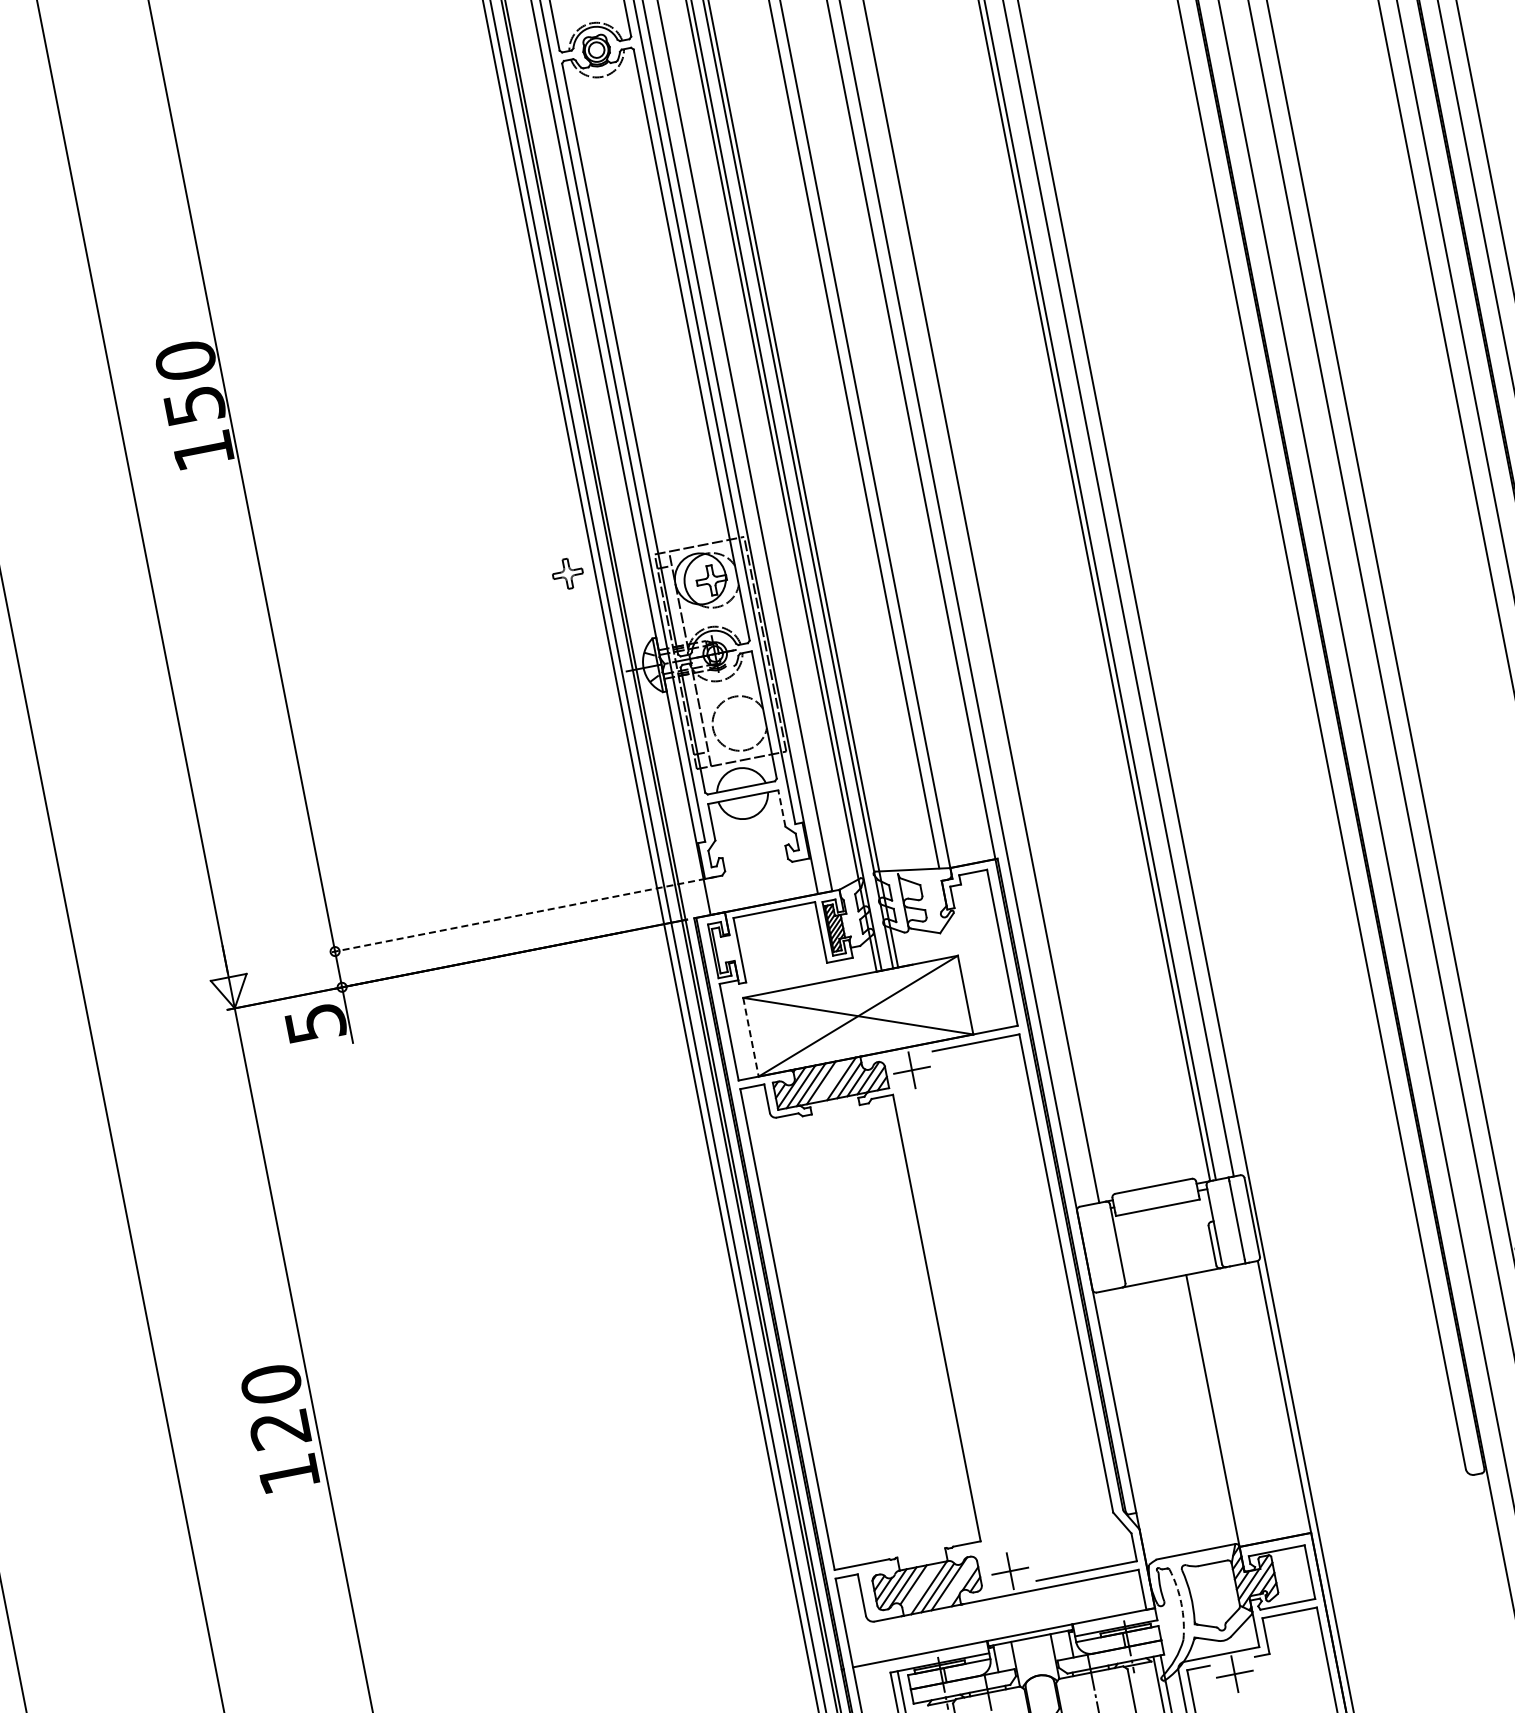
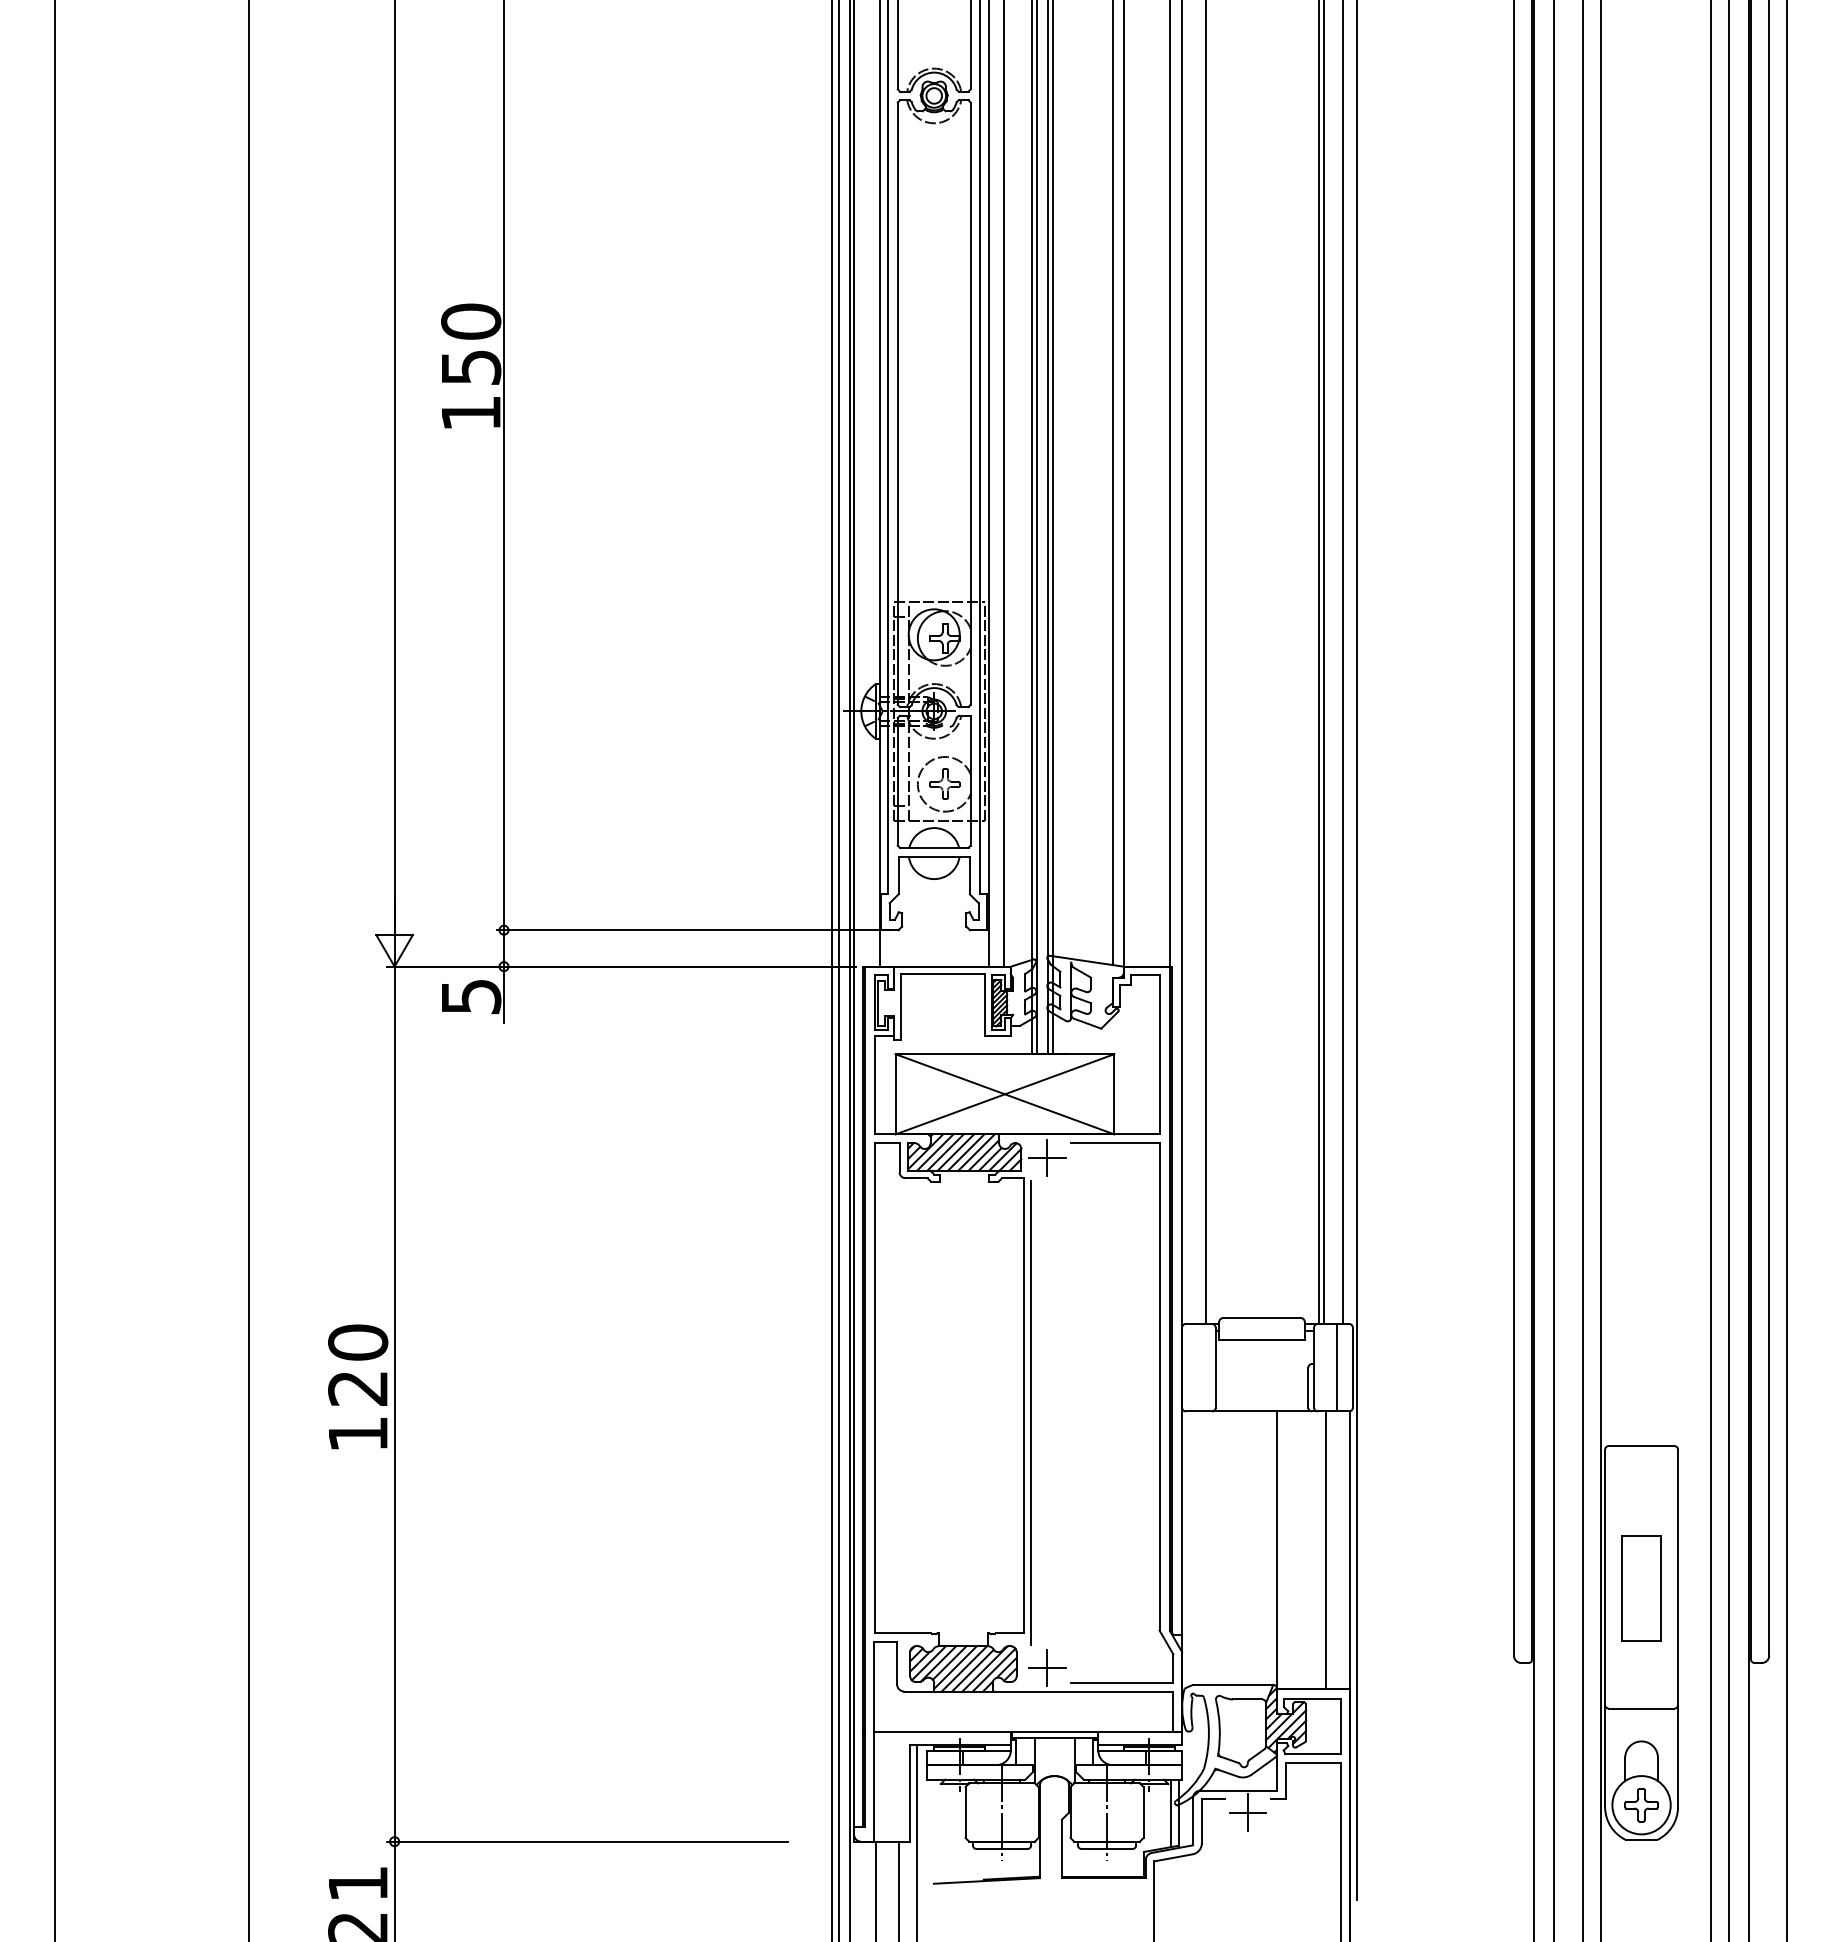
part: (567, 573) -> (944, 783), moved
line: (781, 808) -> (969, 875), dashed -> solid
line: (522, 915) -> (694, 930), dashed -> solid
line: (750, 1037) -> (895, 1094), dashed -> solid
line: (830, 1080) -> (965, 1152), added
line: (945, 1323) -> (1031, 1412), added
line: (1260, 1401) -> (1325, 1549), added
line: (957, 1582) -> (993, 1669), added
line: (920, 1588) -> (955, 1667), added
arc: (1181, 1604) -> (1208, 1733), dashed -> solid

